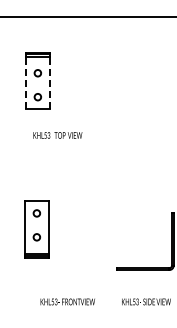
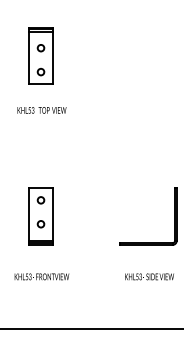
line: (26, 82) -> (29, 57), dashed -> solid
line: (49, 82) -> (52, 57), dashed -> solid
text: (57, 135) -> (41, 110), moved
part: (36, 229) -> (40, 216), moved
text: (67, 301) -> (41, 276), moved

